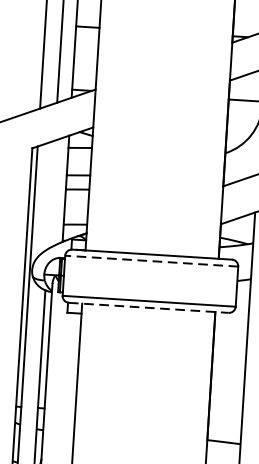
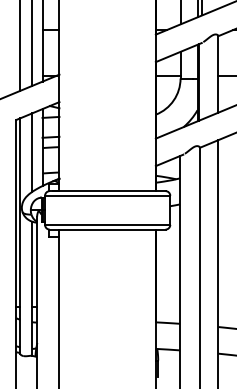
line: (51, 194) -> (32, 152), added
line: (151, 260) -> (107, 195), dashed -> solid
line: (148, 307) -> (107, 229), dashed -> solid

